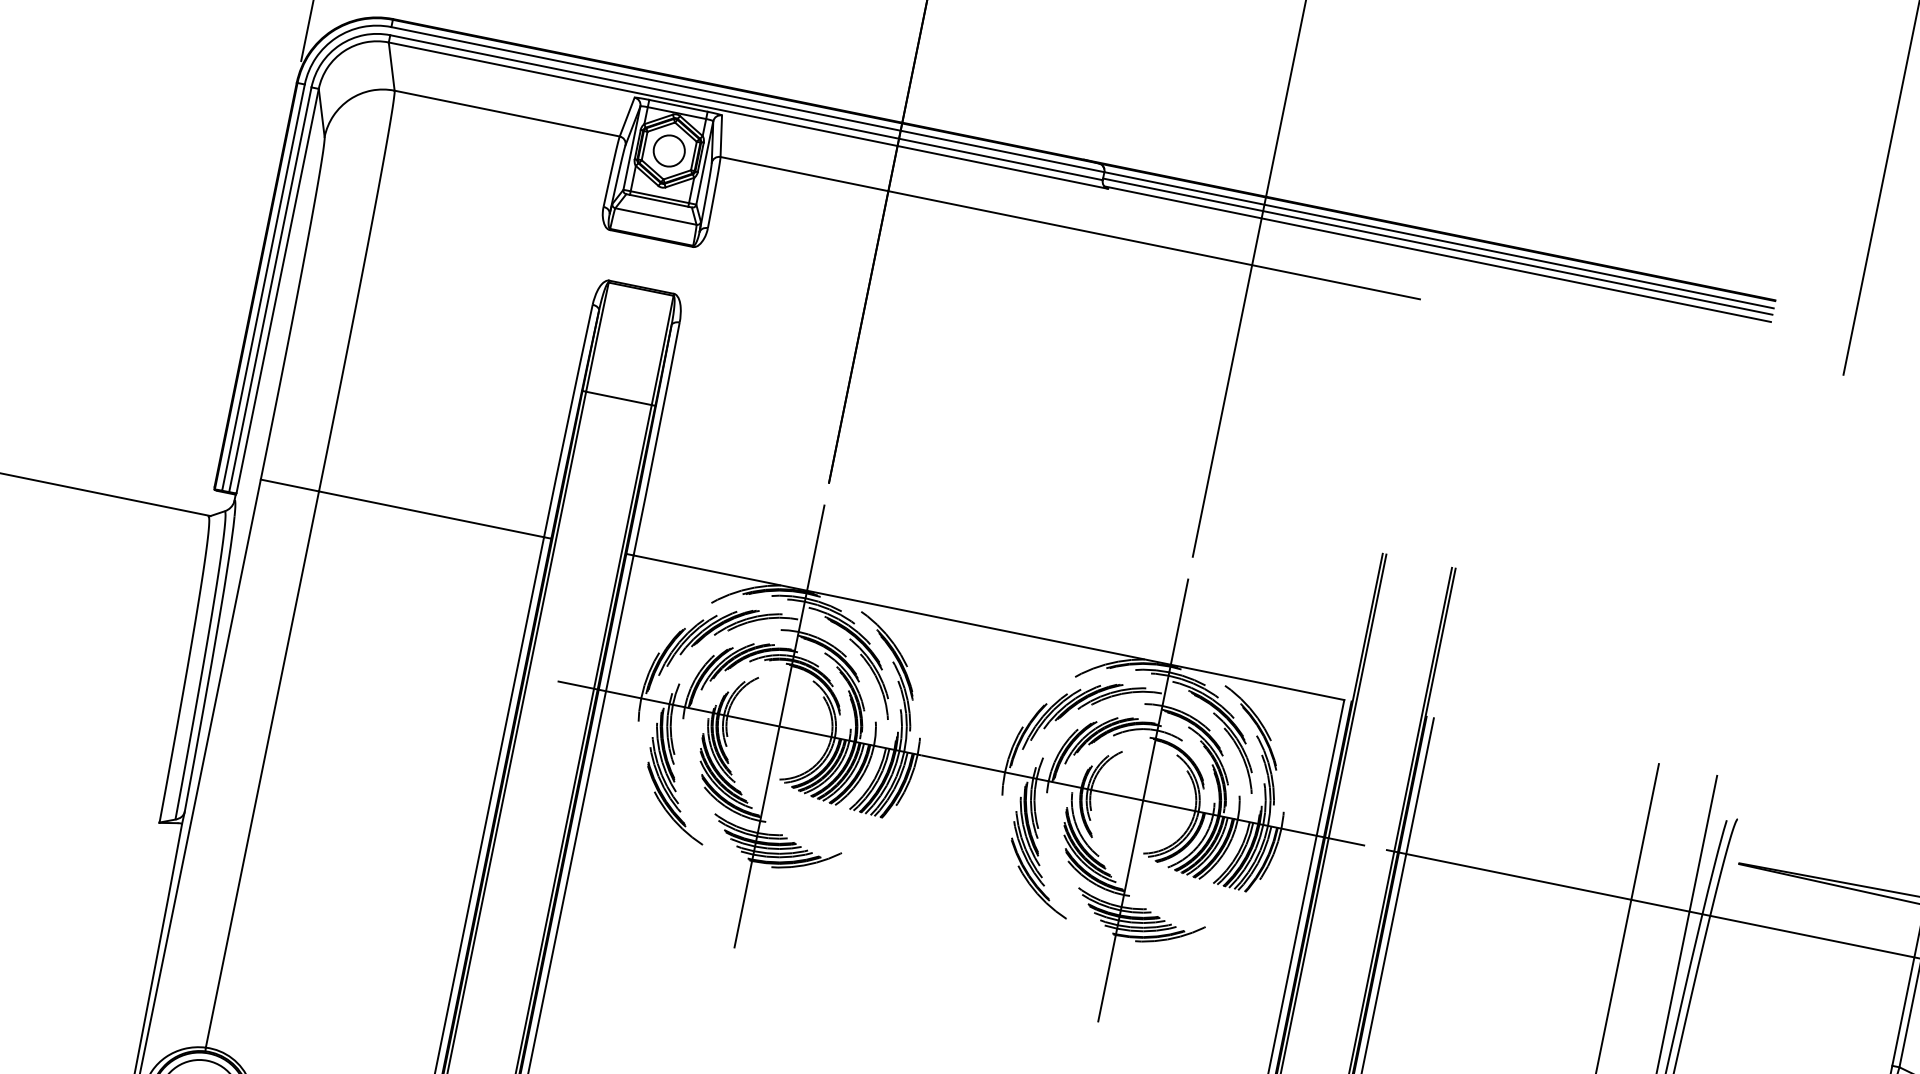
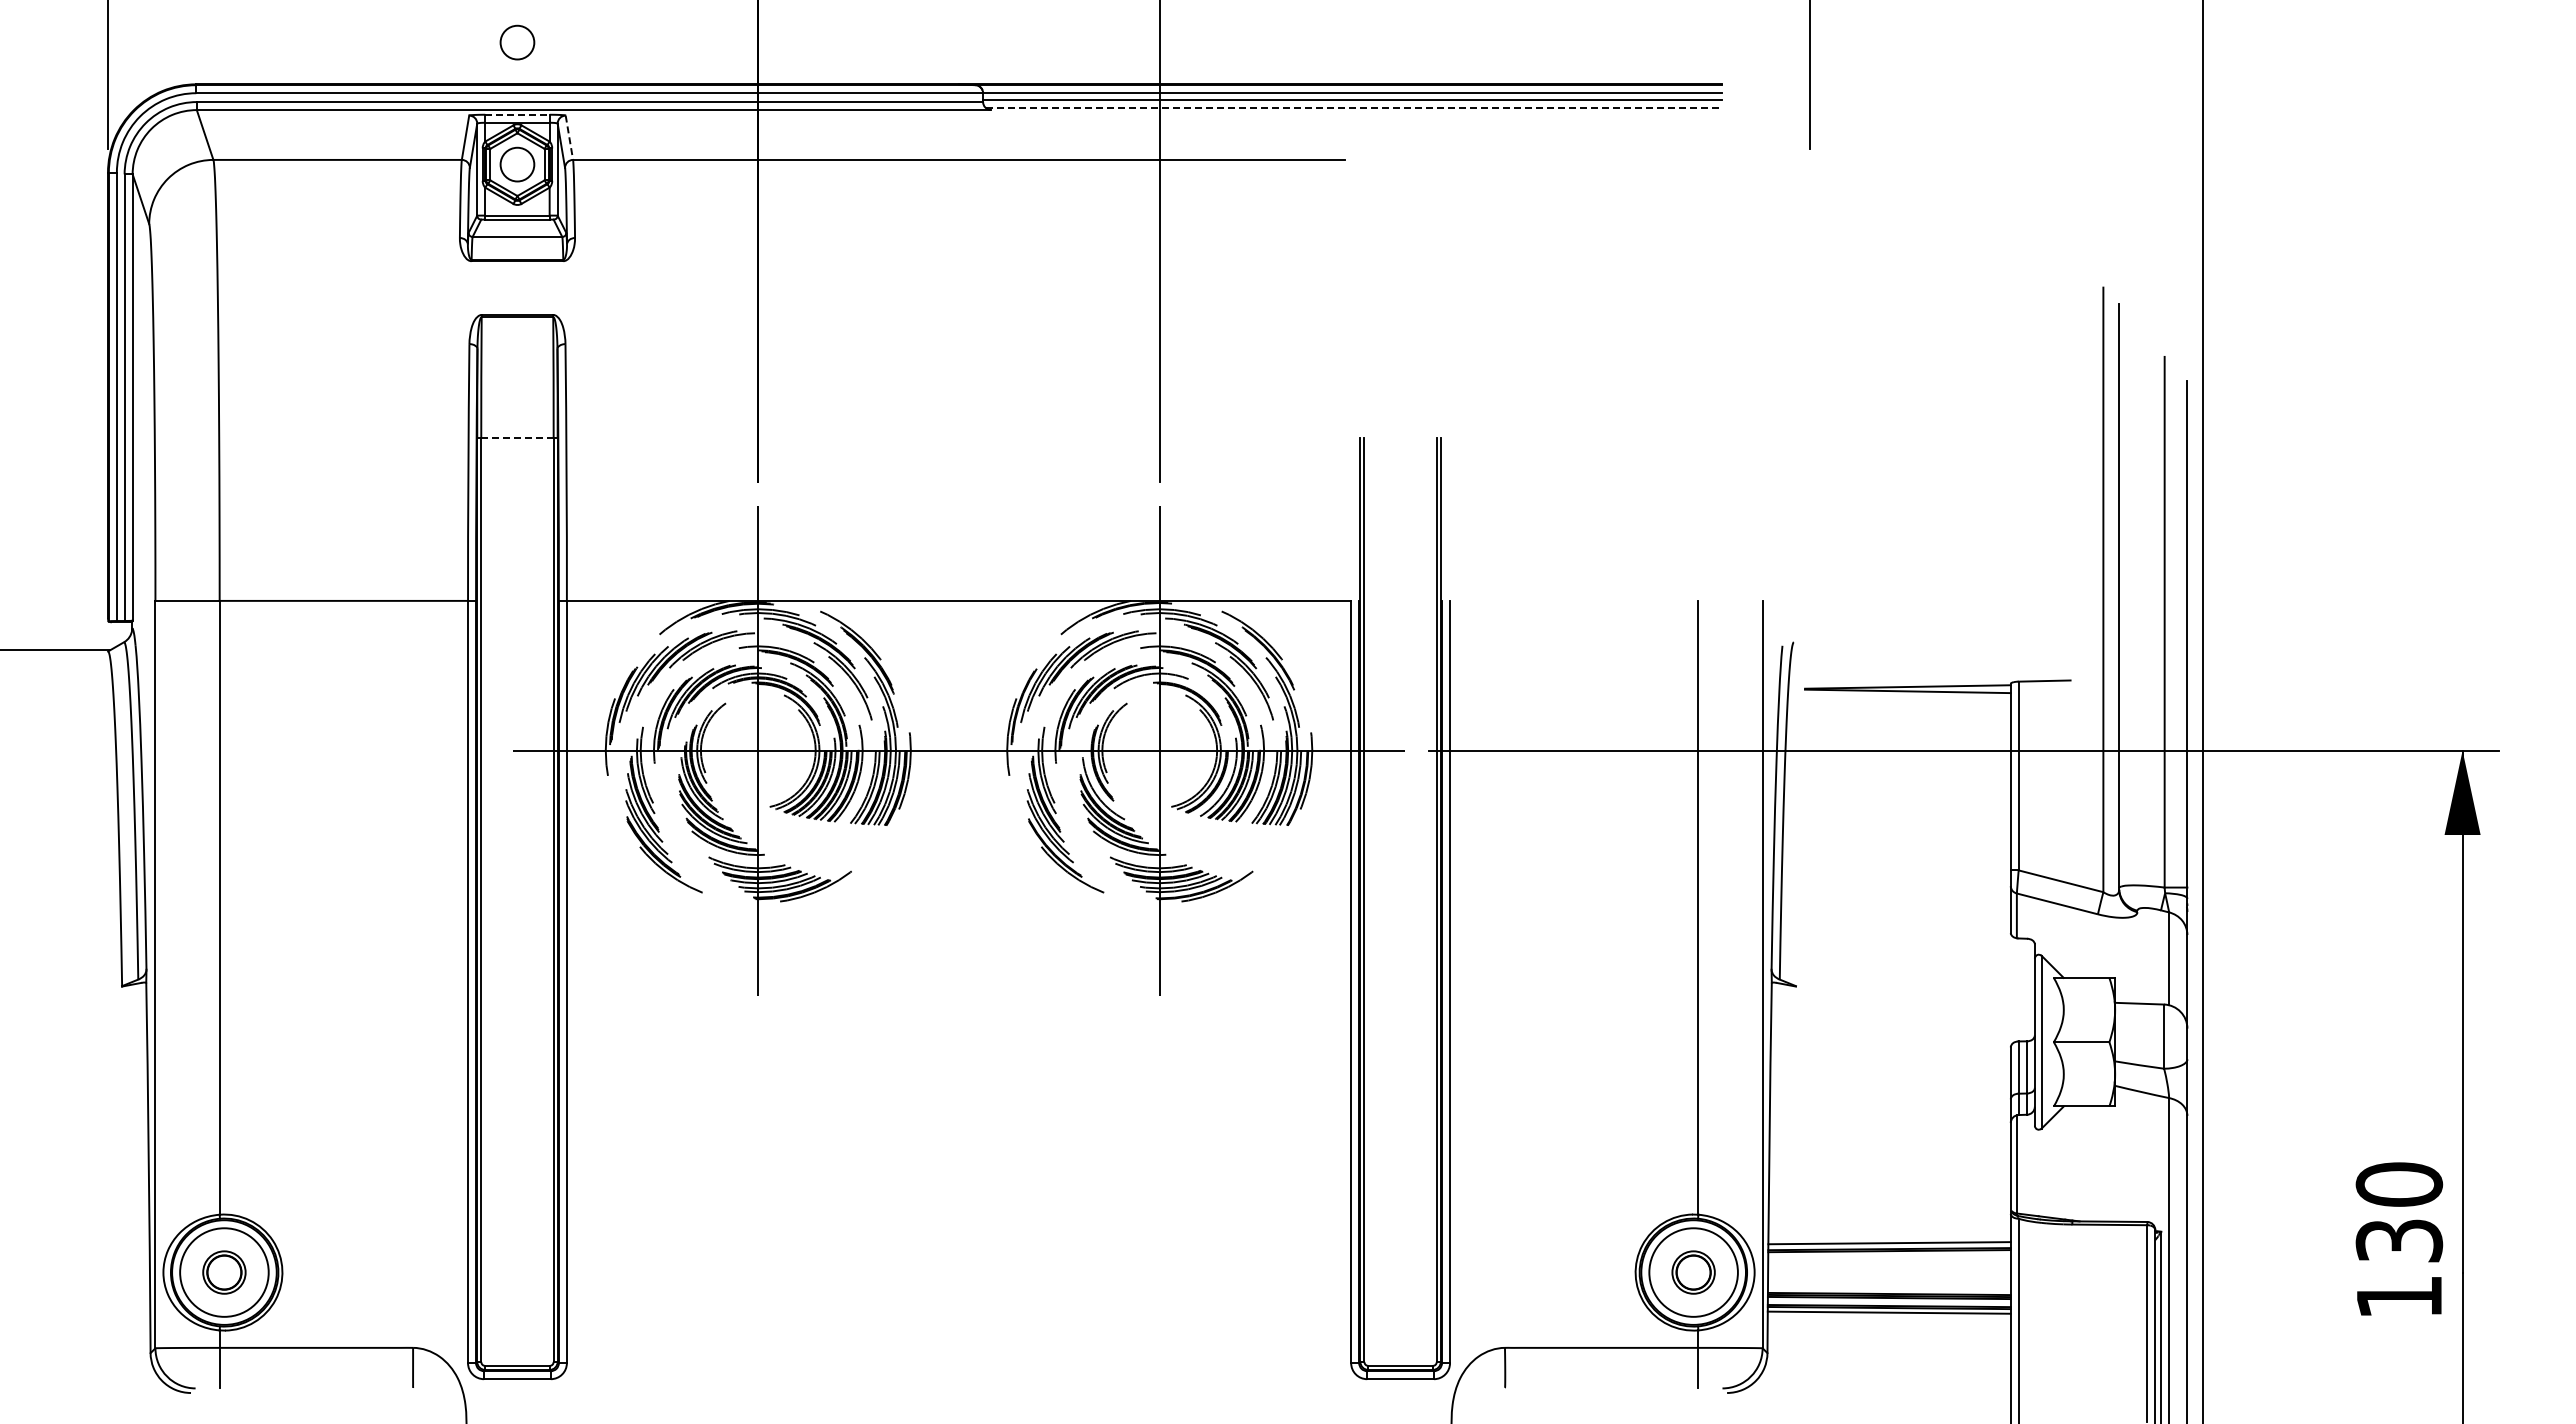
circle: (691, 40) -> (517, 42), added
line: (678, 105) -> (517, 114), solid -> dashed
line: (721, 136) -> (569, 138), solid -> dashed
line: (1437, 254) -> (1353, 108), solid -> dashed
line: (619, 398) -> (517, 437), solid -> dashed

